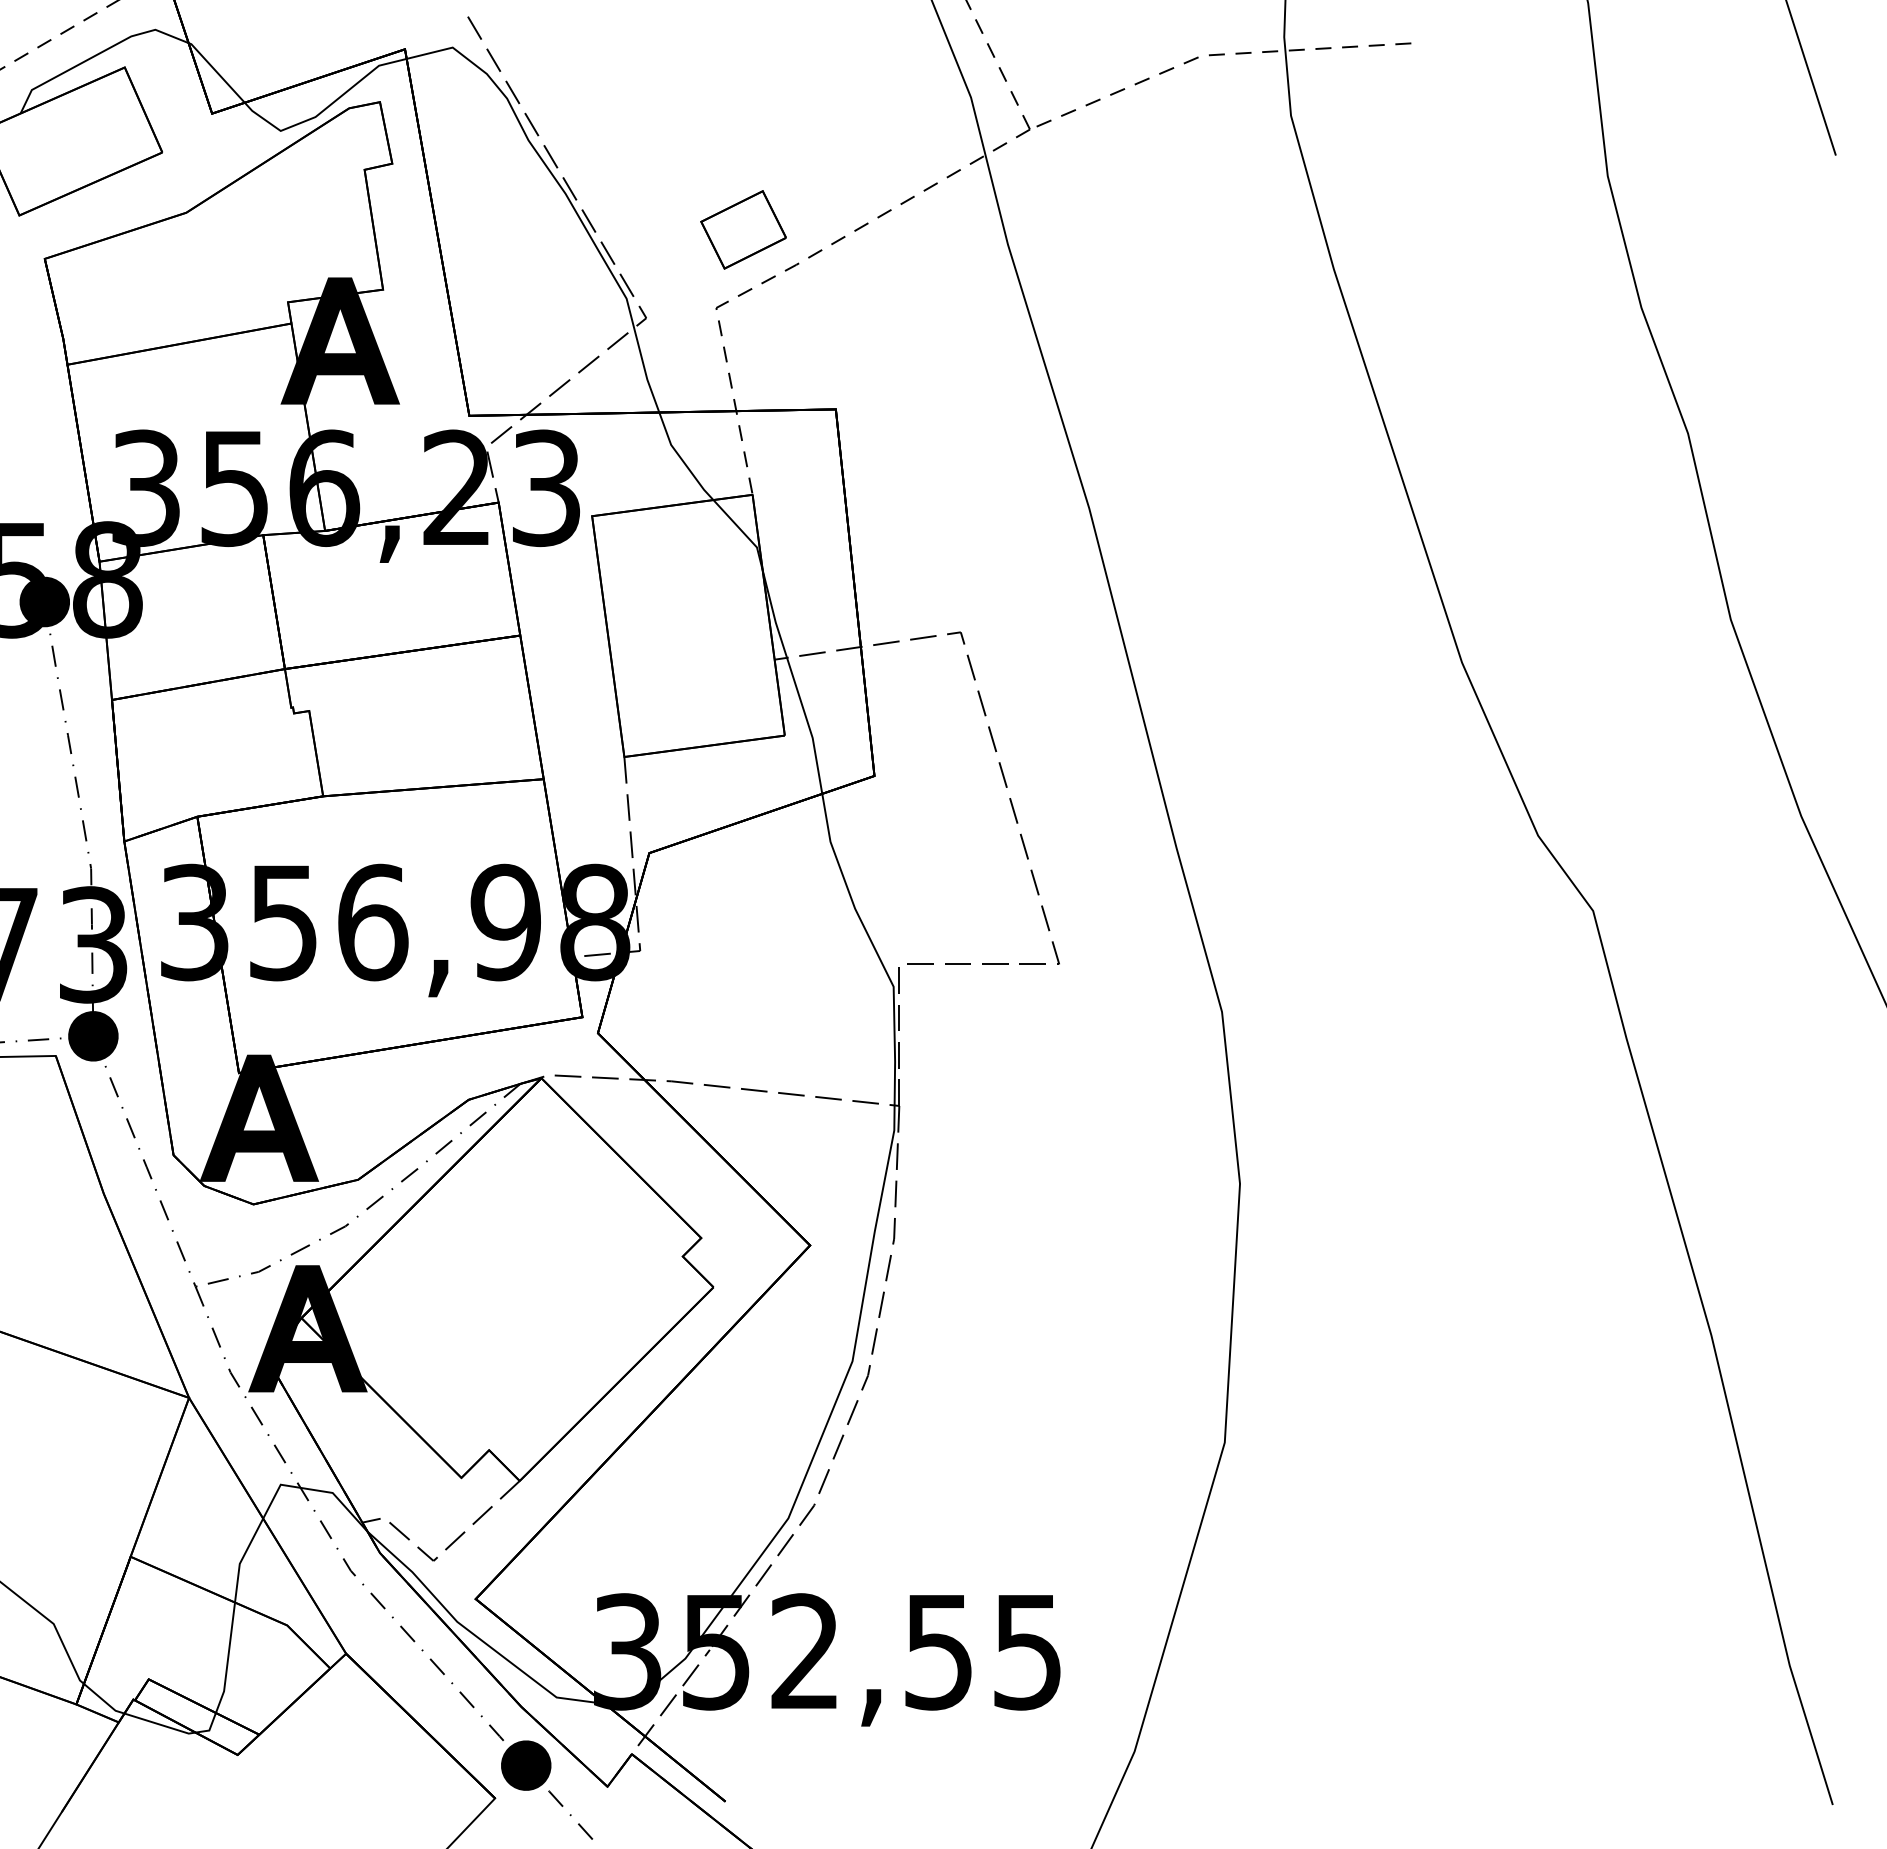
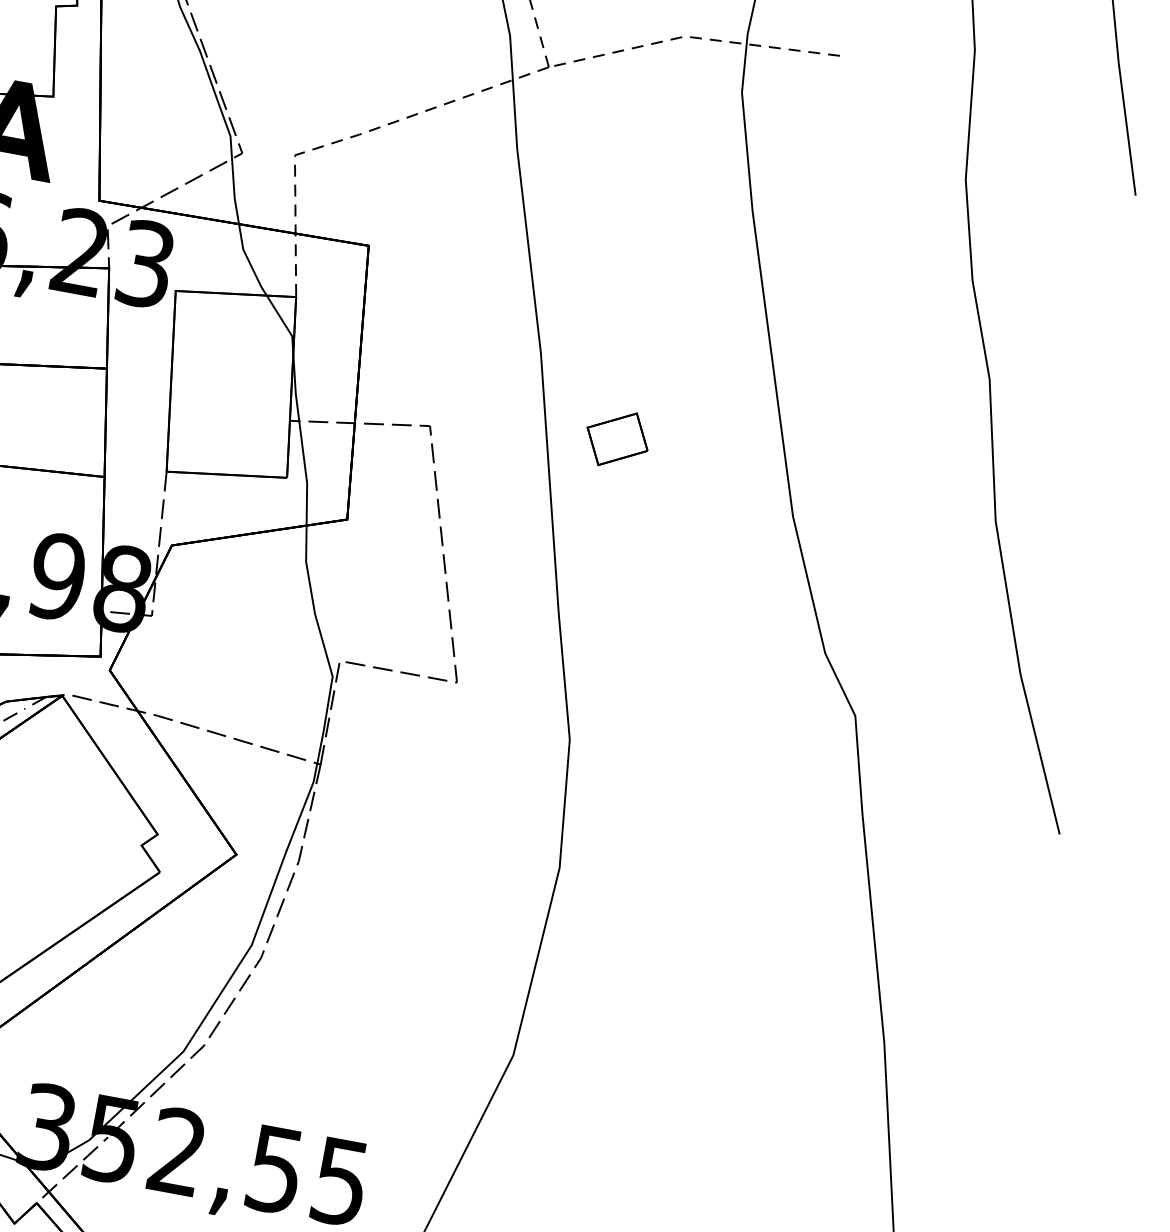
part: (743, 229) -> (617, 438), moved

